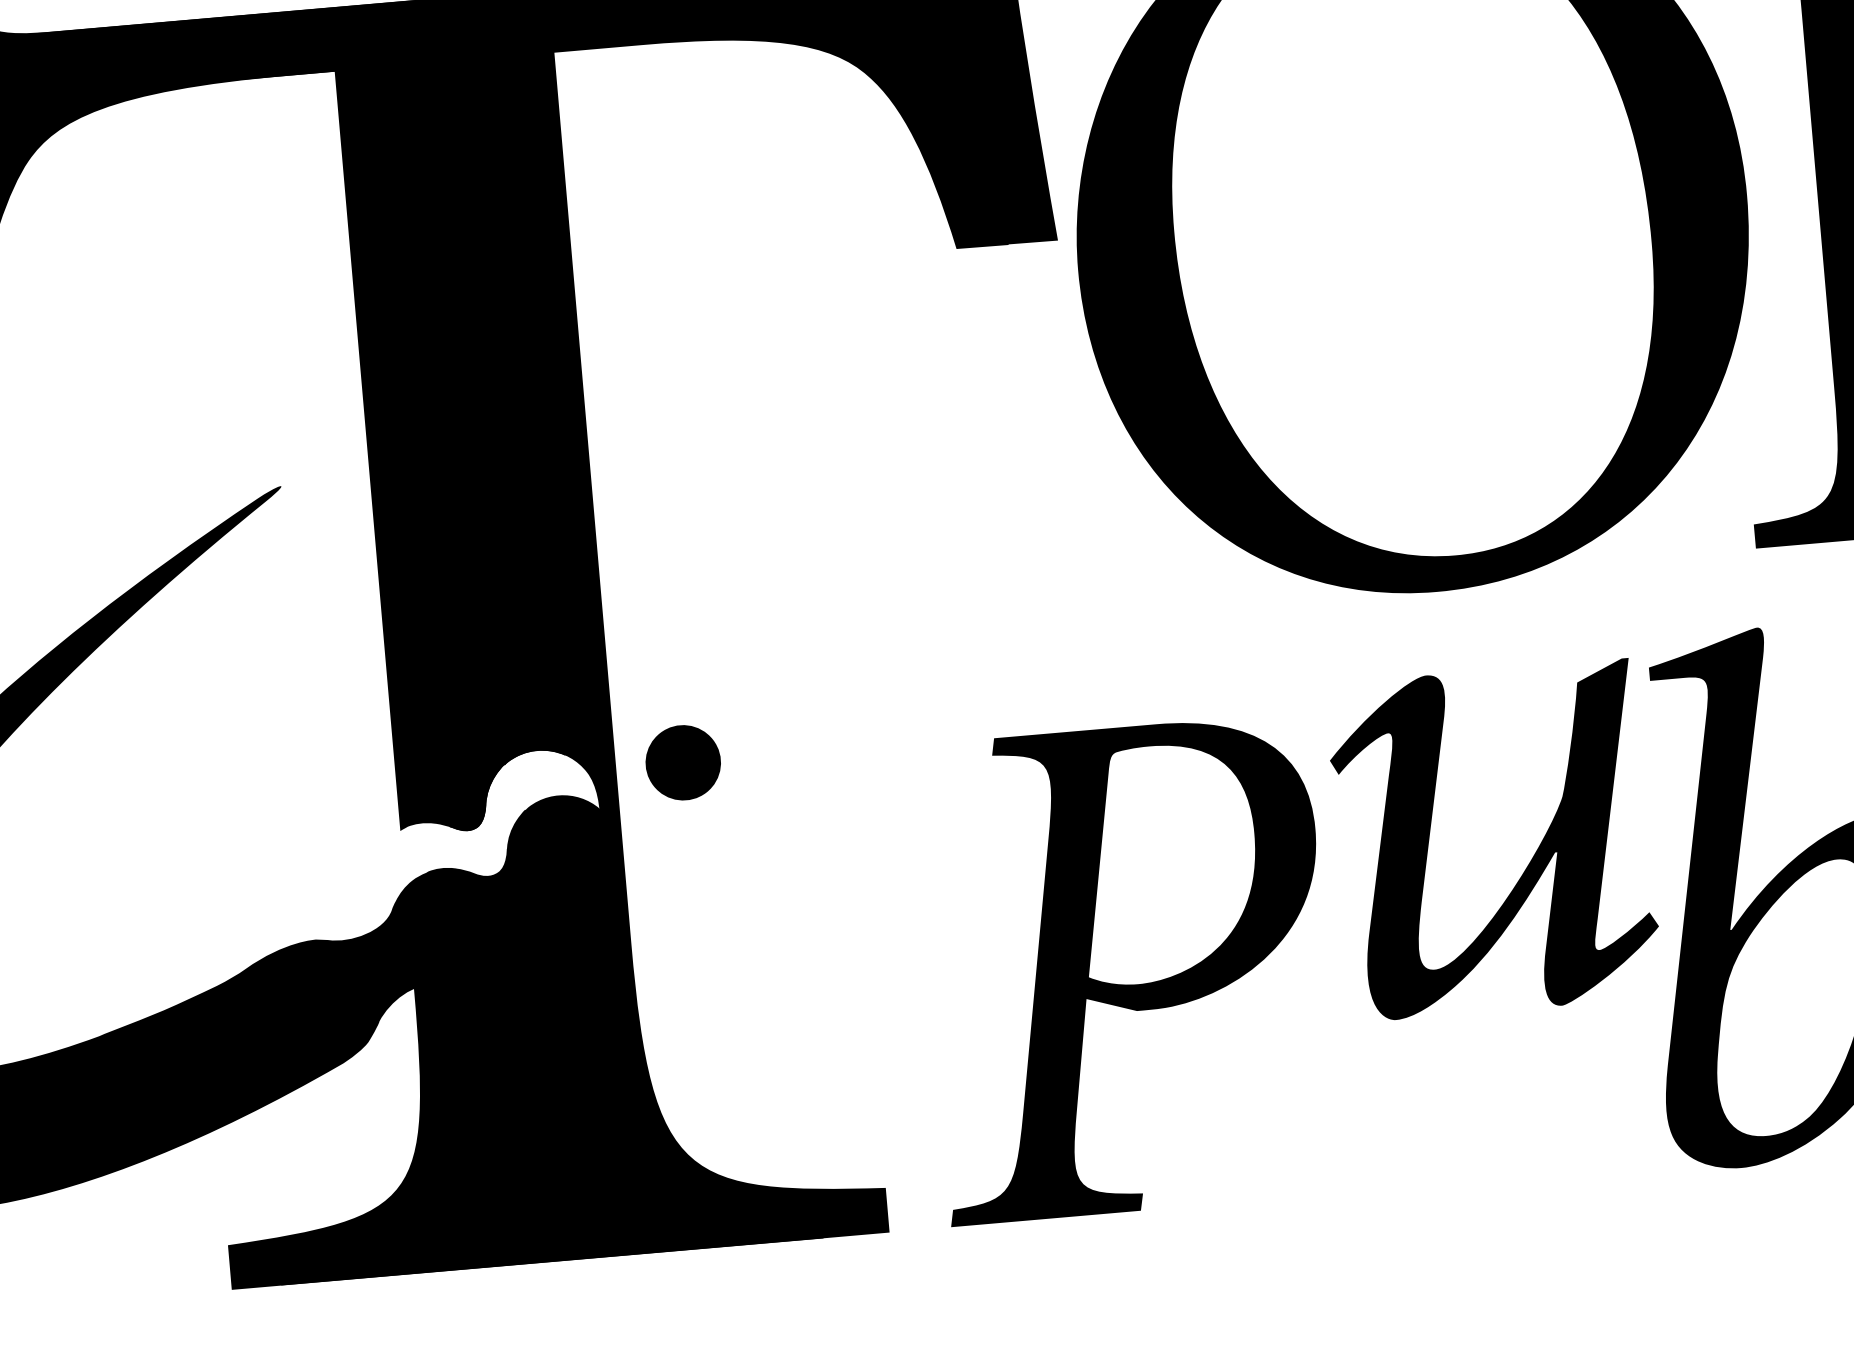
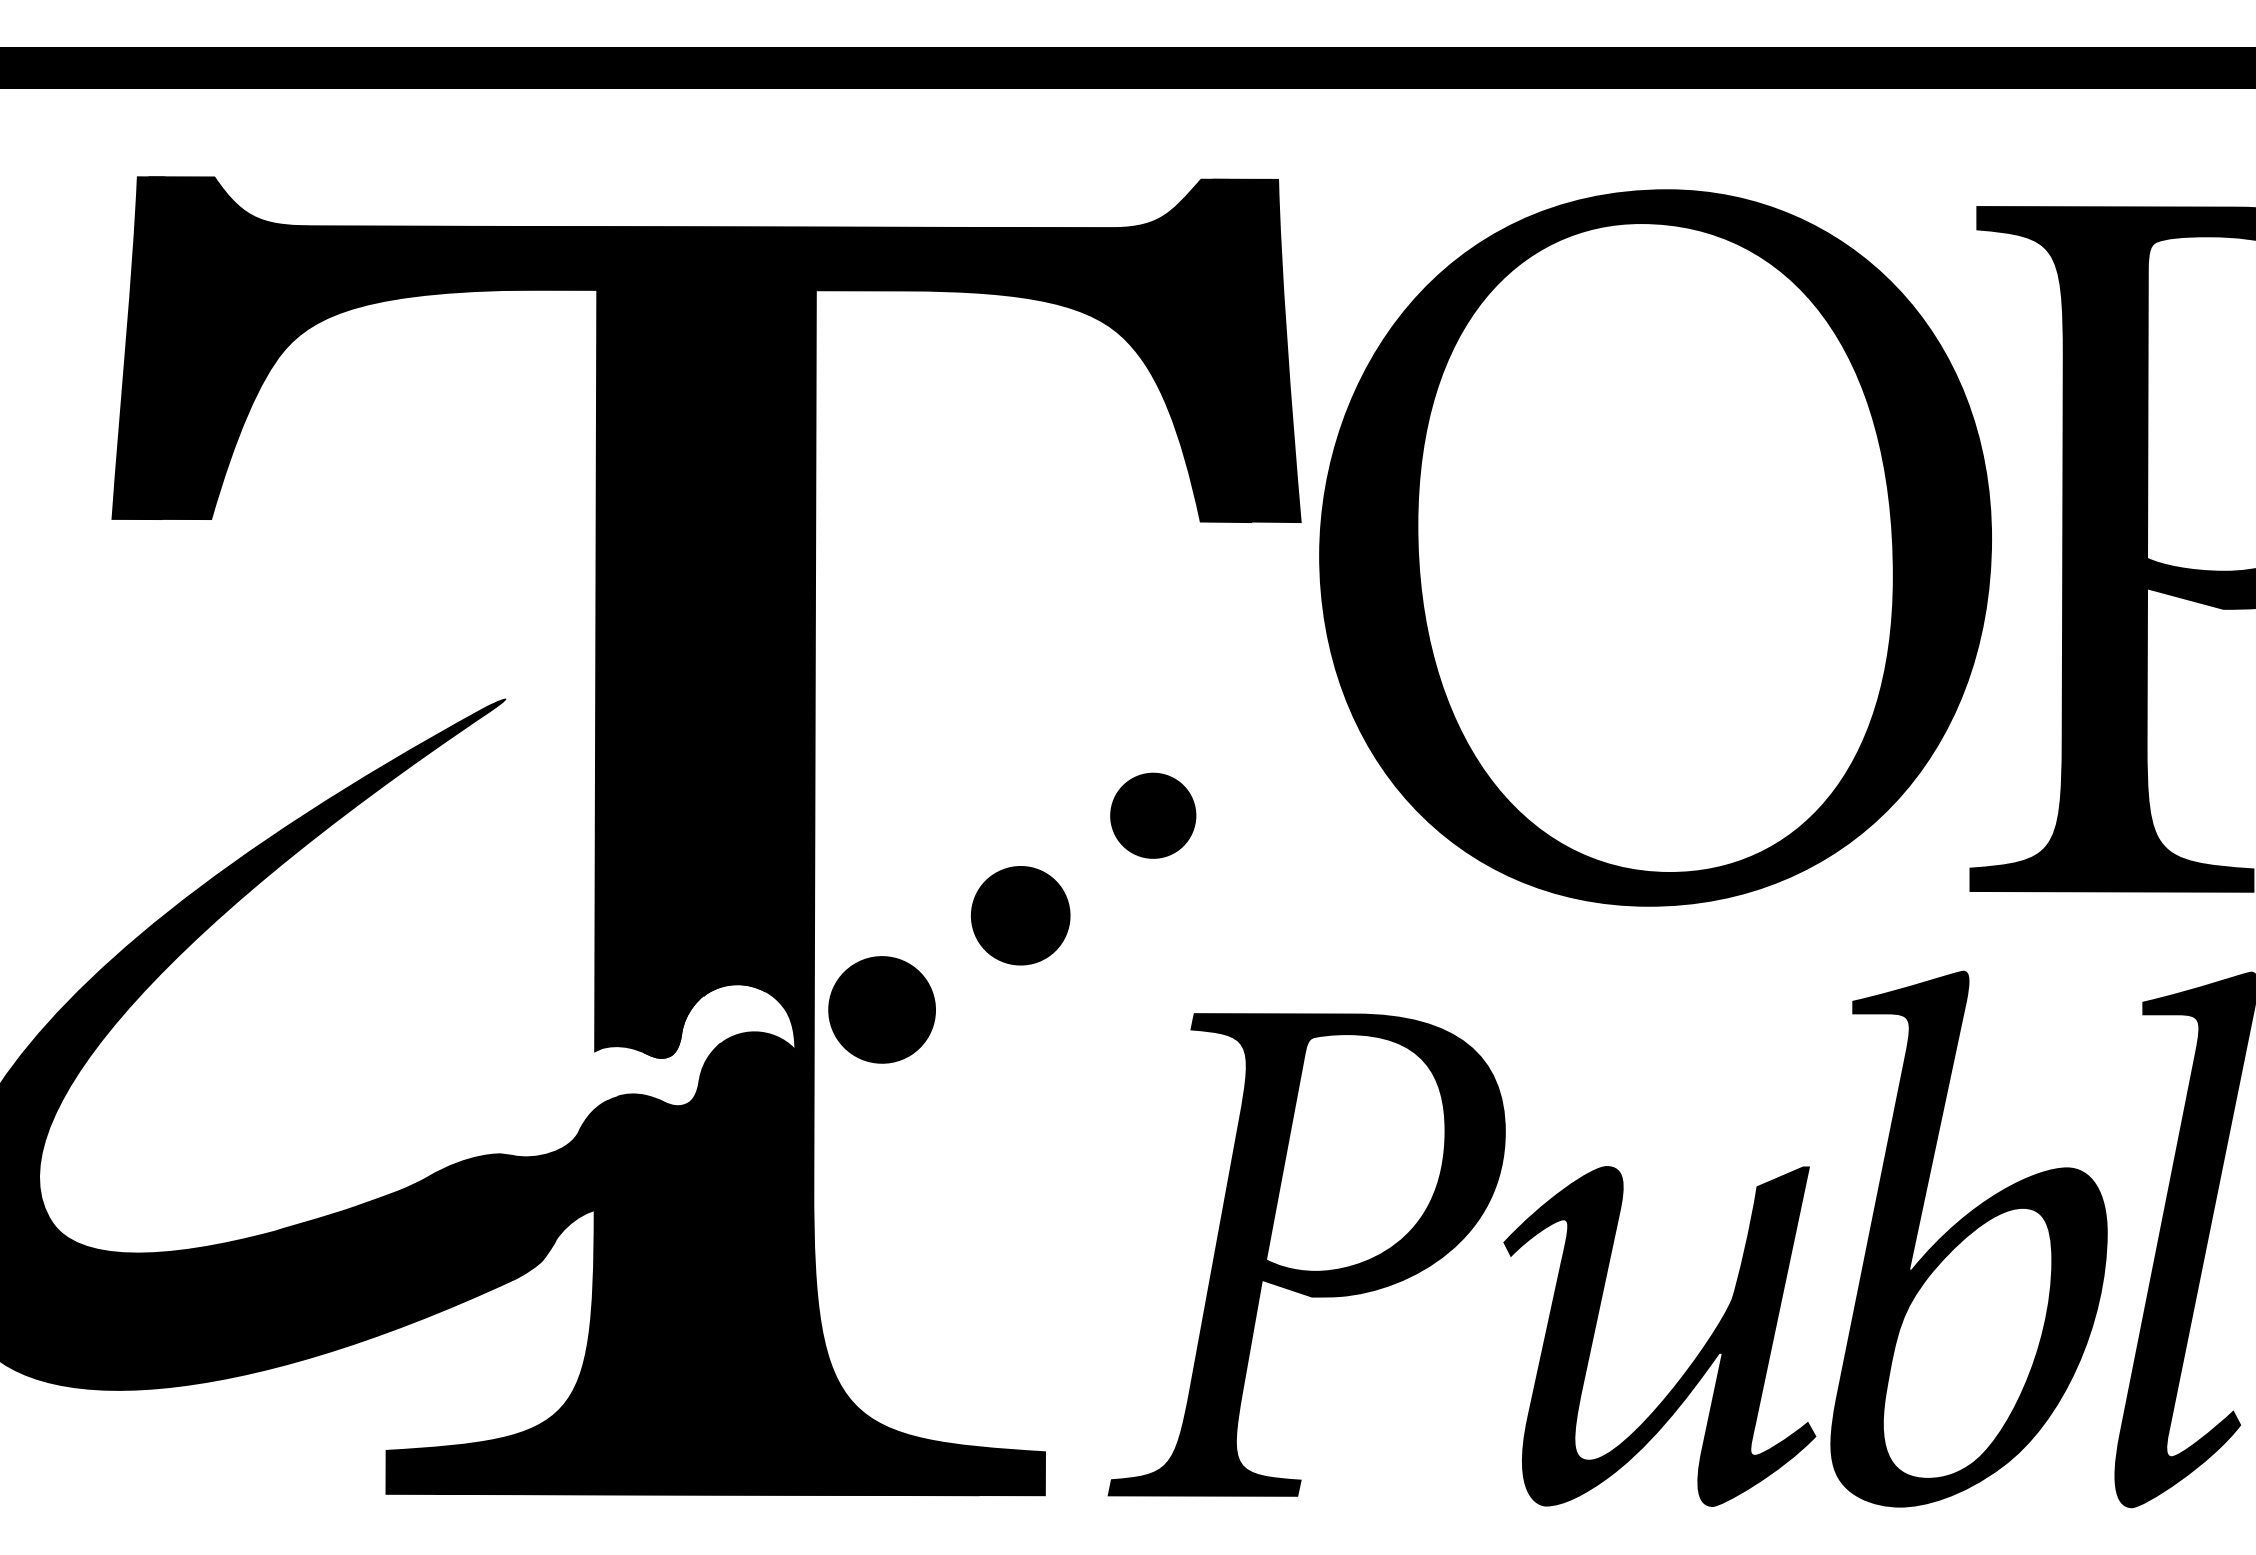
fill: (936, 545) -> (1153, 815), added
fill: (812, 656) -> (1020, 915), added
part: (682, 762) -> (881, 1009), size x1.43
part: (1529, 861) -> (1693, 1360), moved

